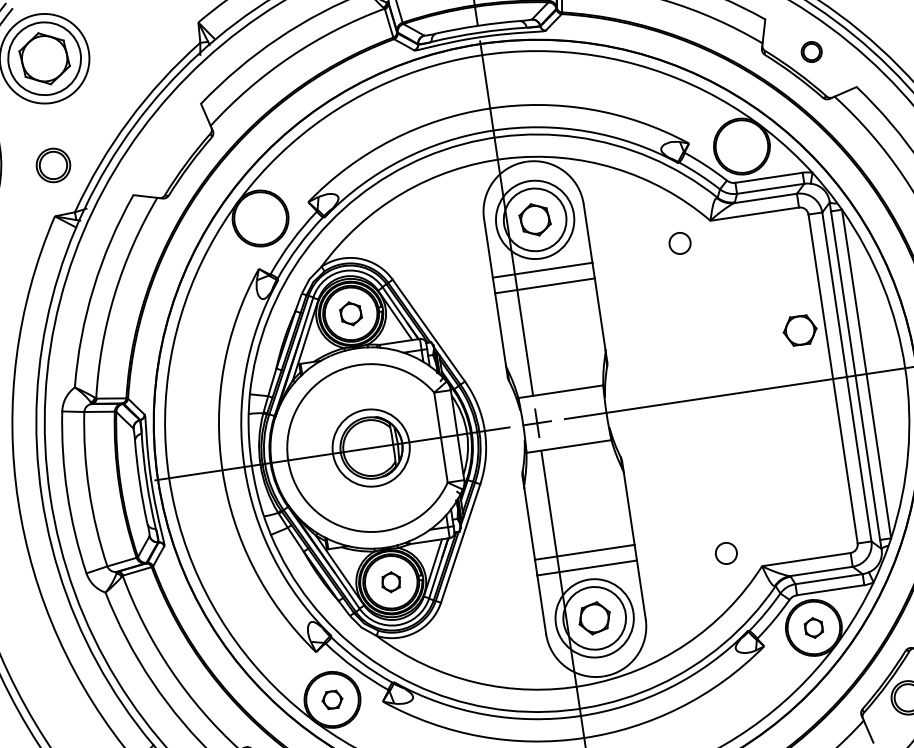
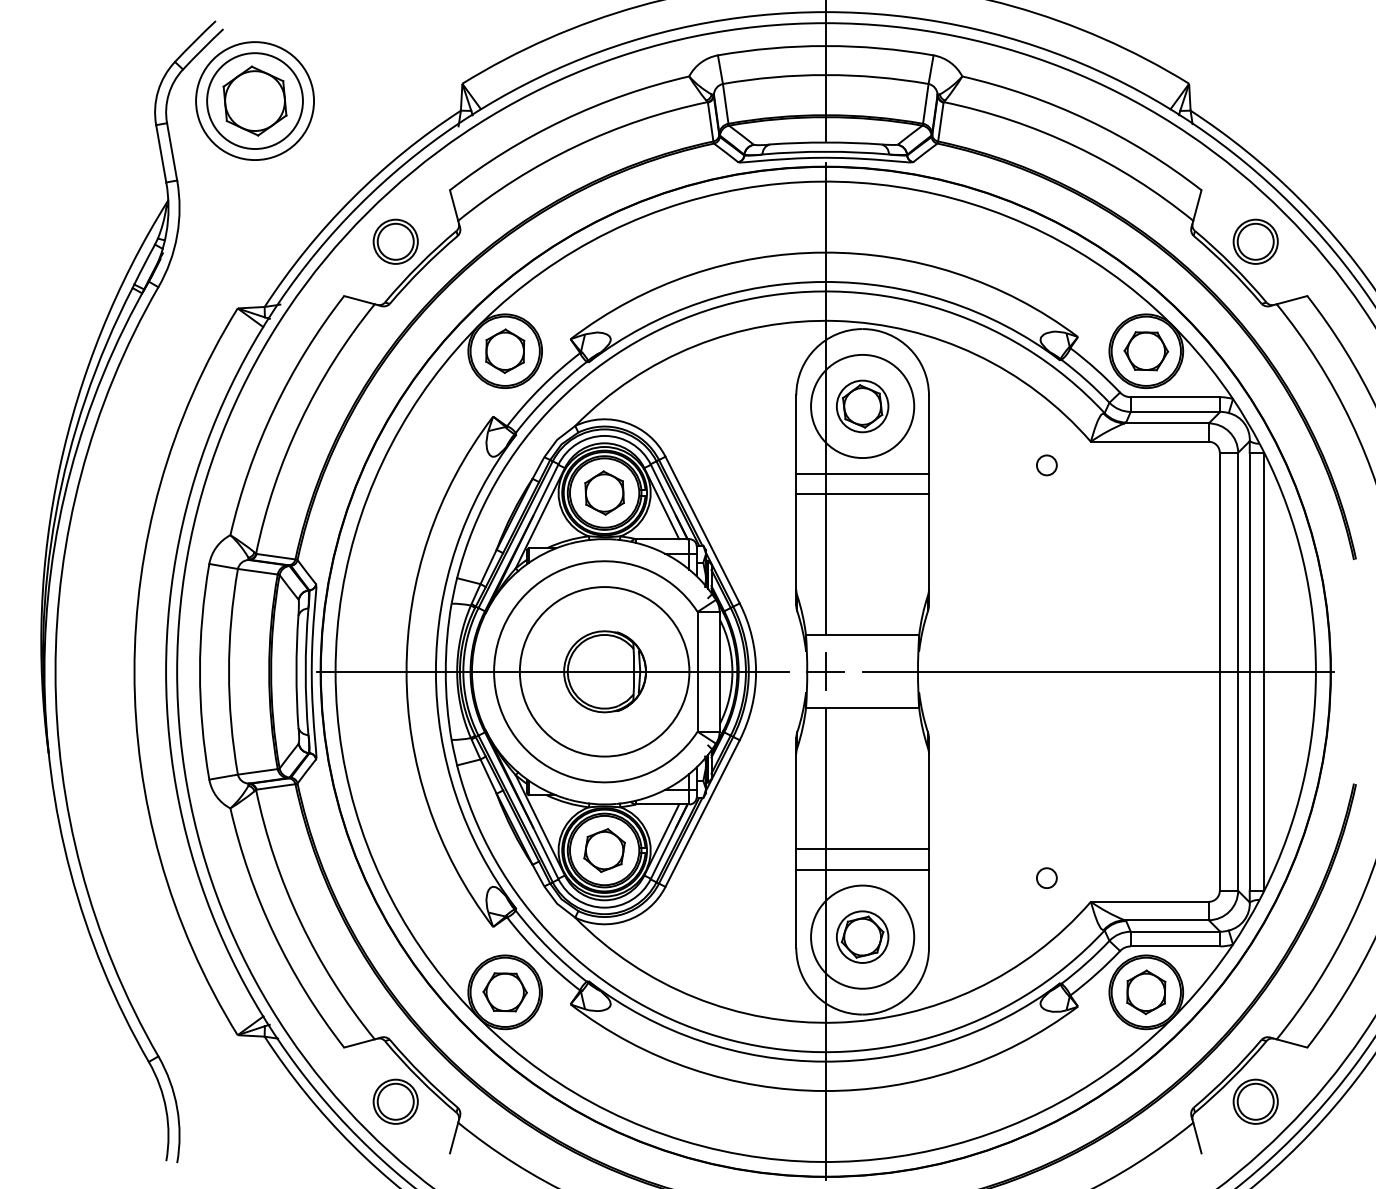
part: (811, 51) -> (1255, 241), size x1.67
part: (53, 165) -> (395, 241), moved
part: (260, 217) -> (505, 350), added
circle: (535, 219) -> (862, 406), size x0.62
circle: (679, 243) -> (1046, 465), size x0.71
part: (350, 313) -> (604, 492), size x1.43
part: (800, 330) -> (1146, 351), moved
circle: (371, 447) -> (604, 671), size x1.67
circle: (726, 552) -> (1046, 877), size x0.71
part: (391, 582) -> (604, 850), size x1.67
circle: (594, 617) -> (862, 936), size x0.62
part: (814, 628) -> (1146, 992), size x1.67
part: (331, 700) -> (504, 992), size x1.67

